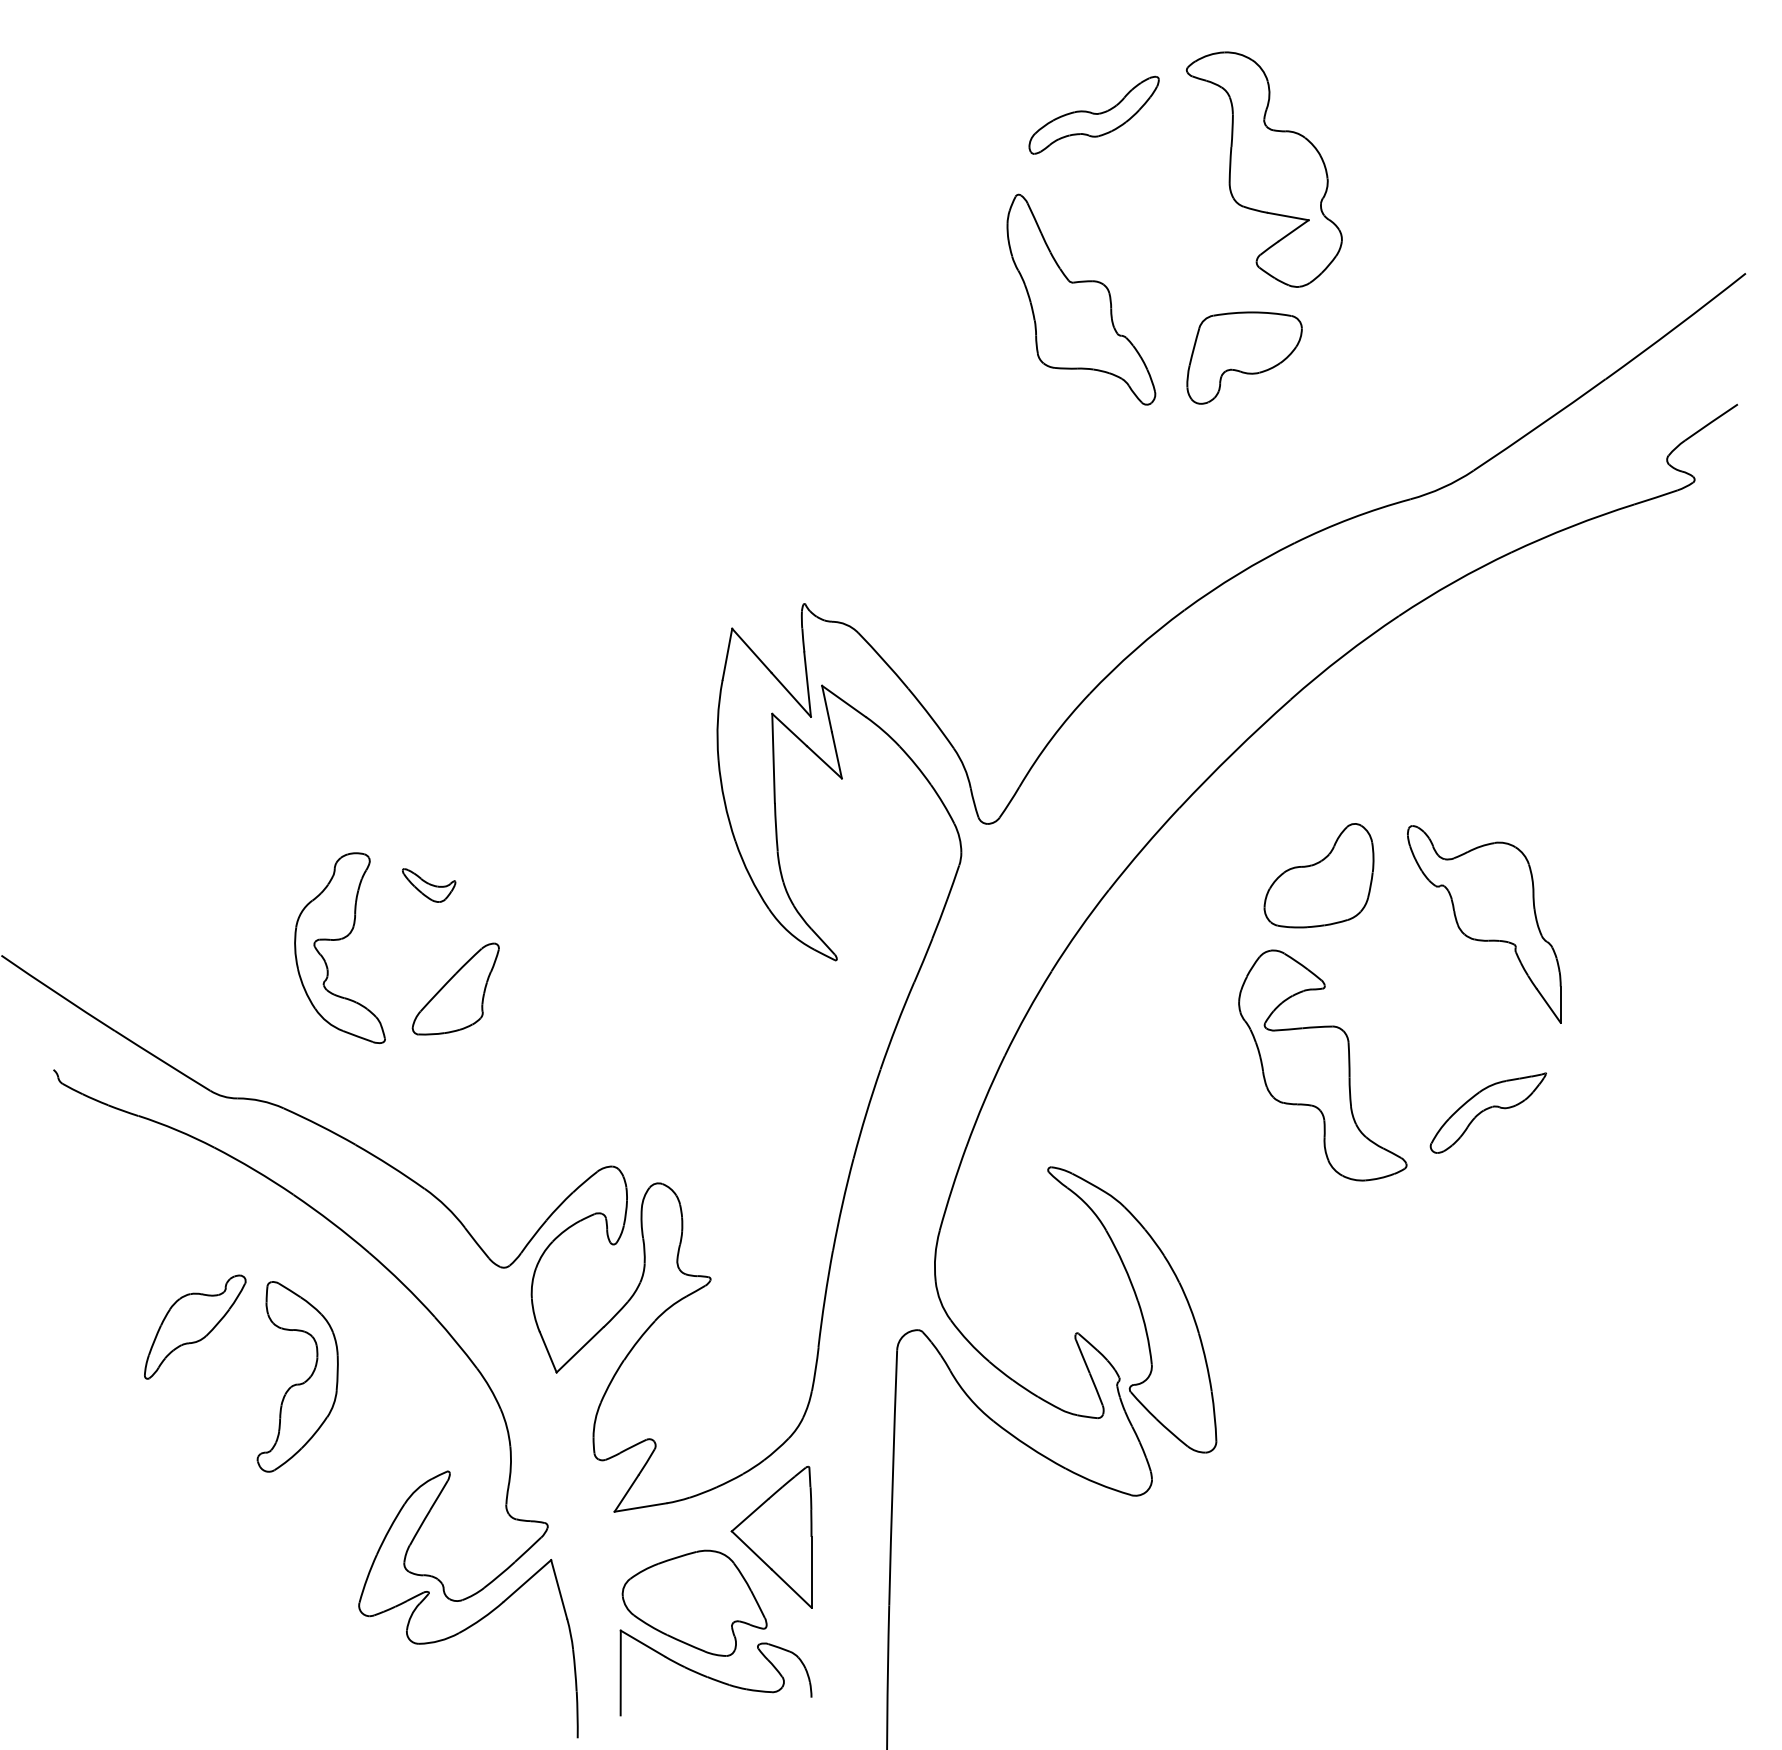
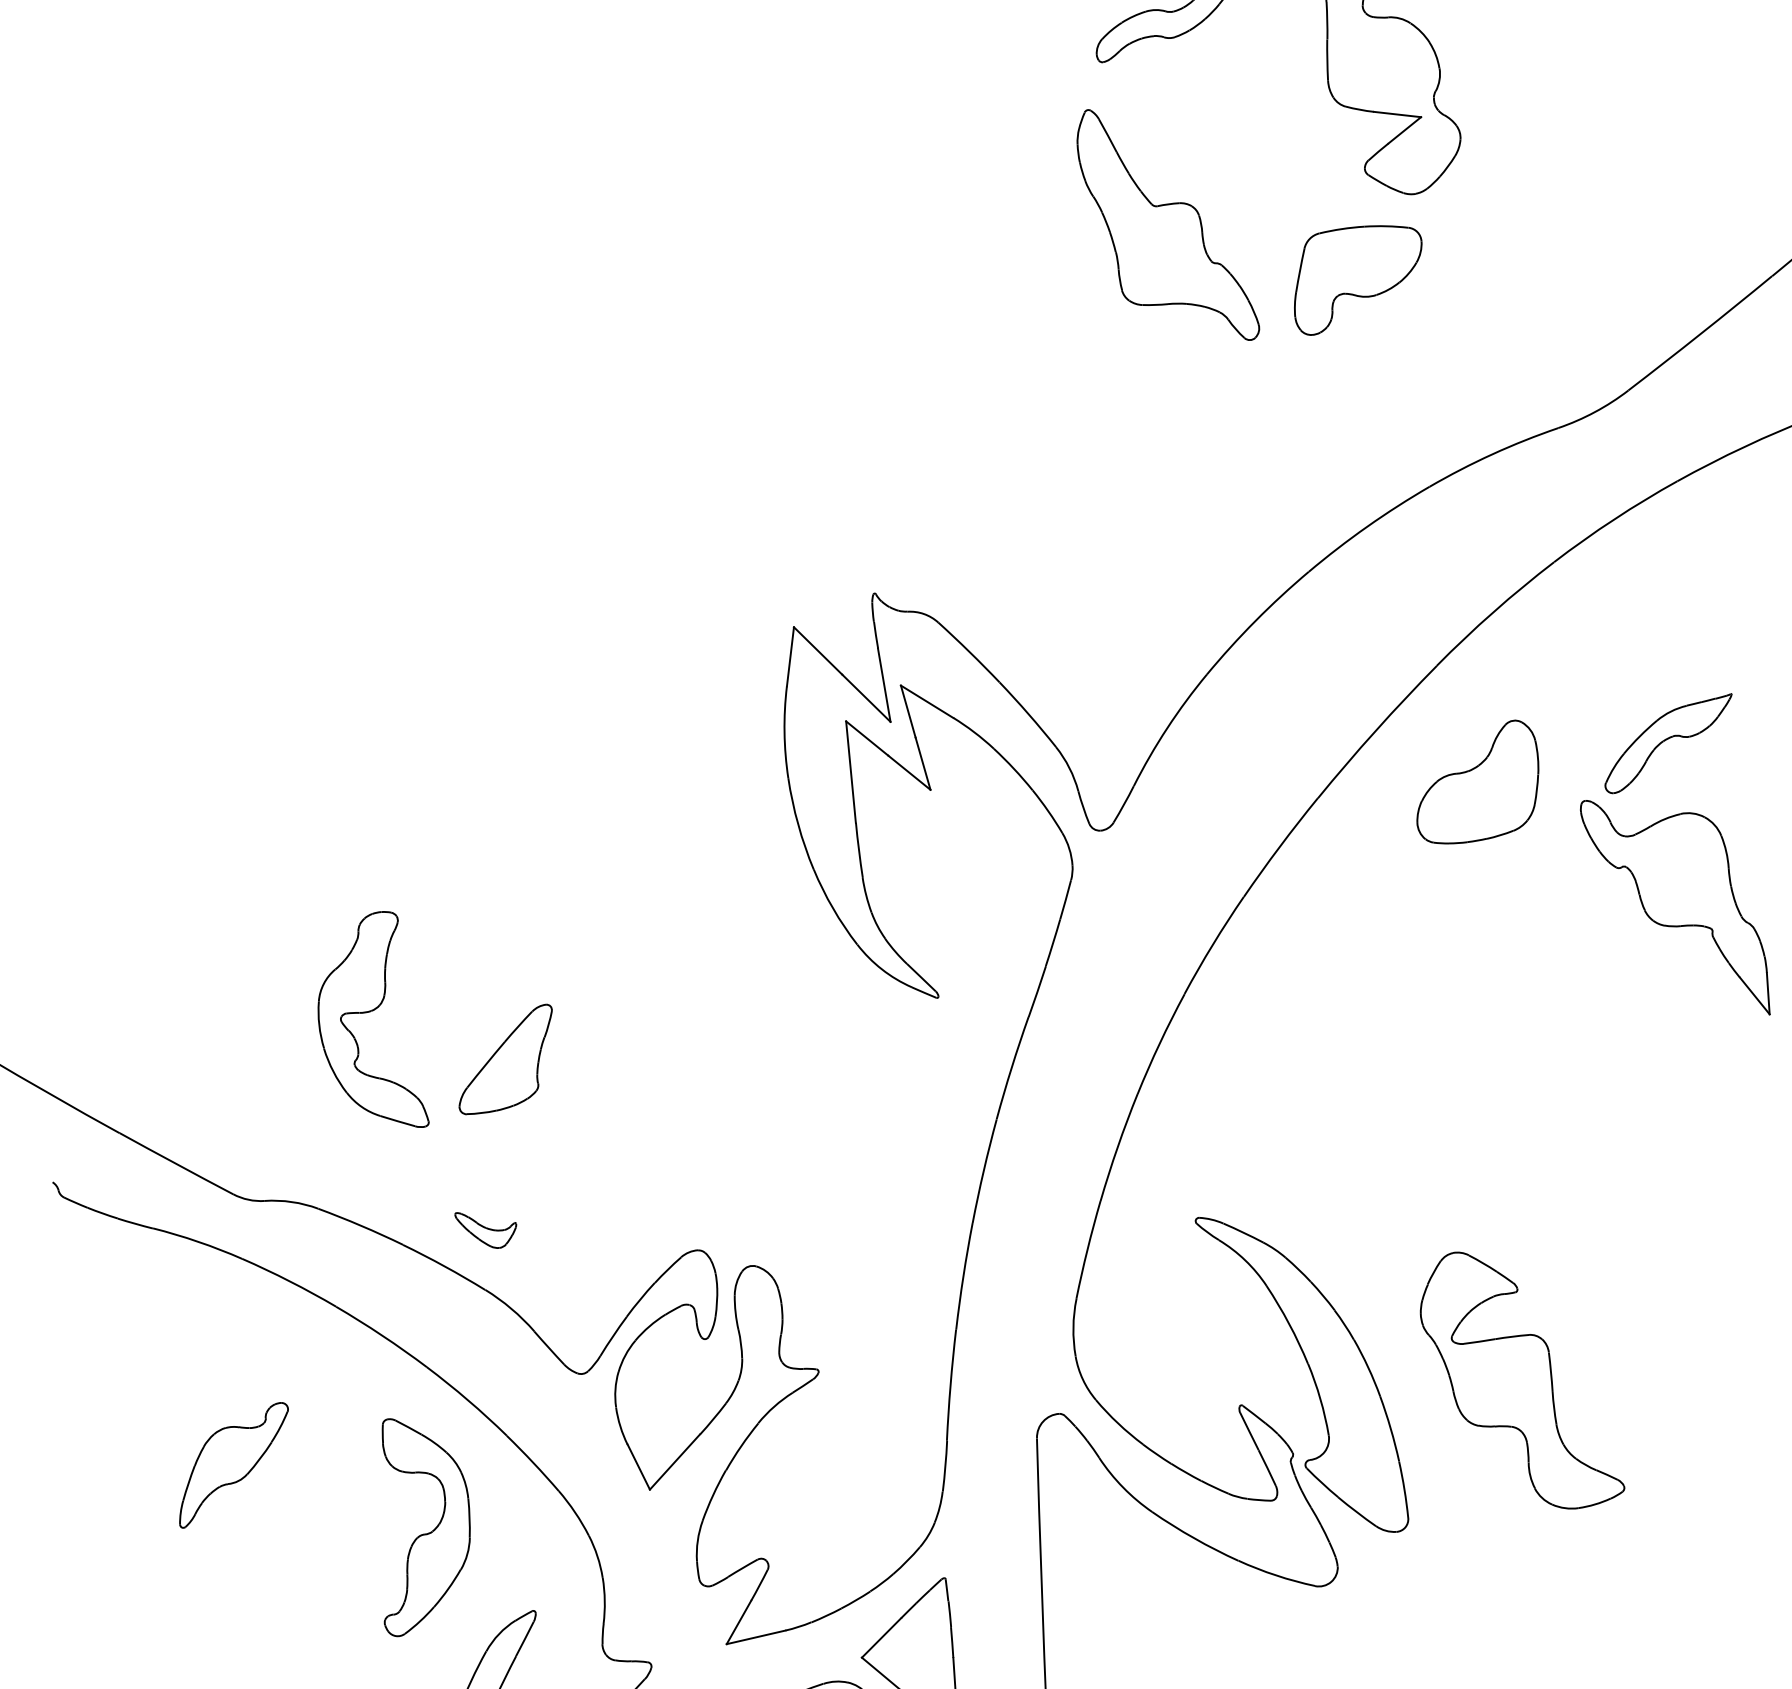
part: (1318, 875) -> (1476, 782), moved
part: (429, 885) -> (486, 1229), moved
part: (1322, 1065) -> (1520, 1380), moved
part: (1487, 1112) -> (1667, 743), moved
part: (297, 1383) -> (424, 1533), moved

